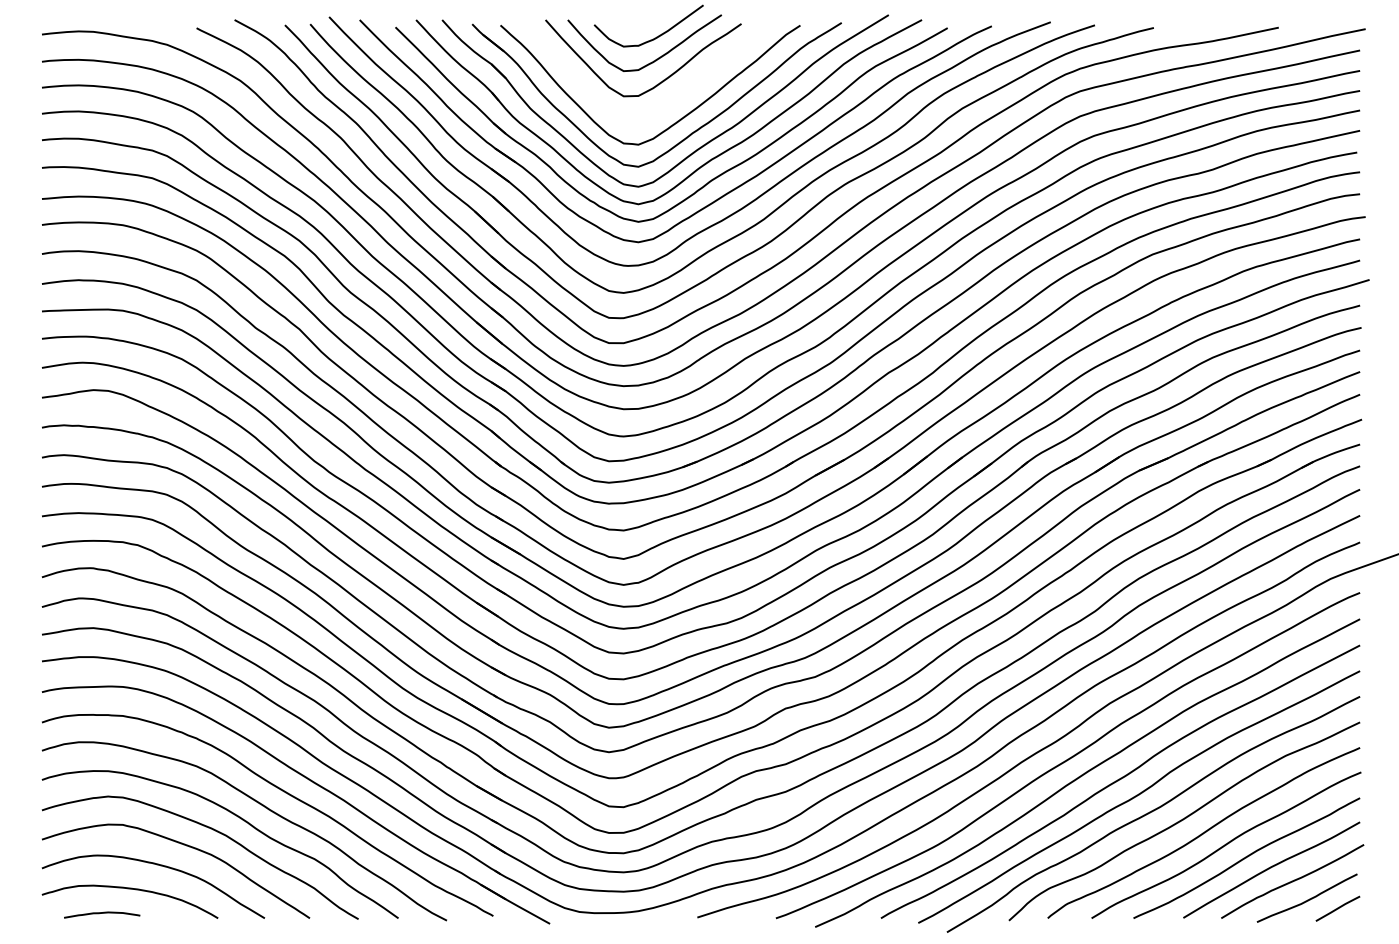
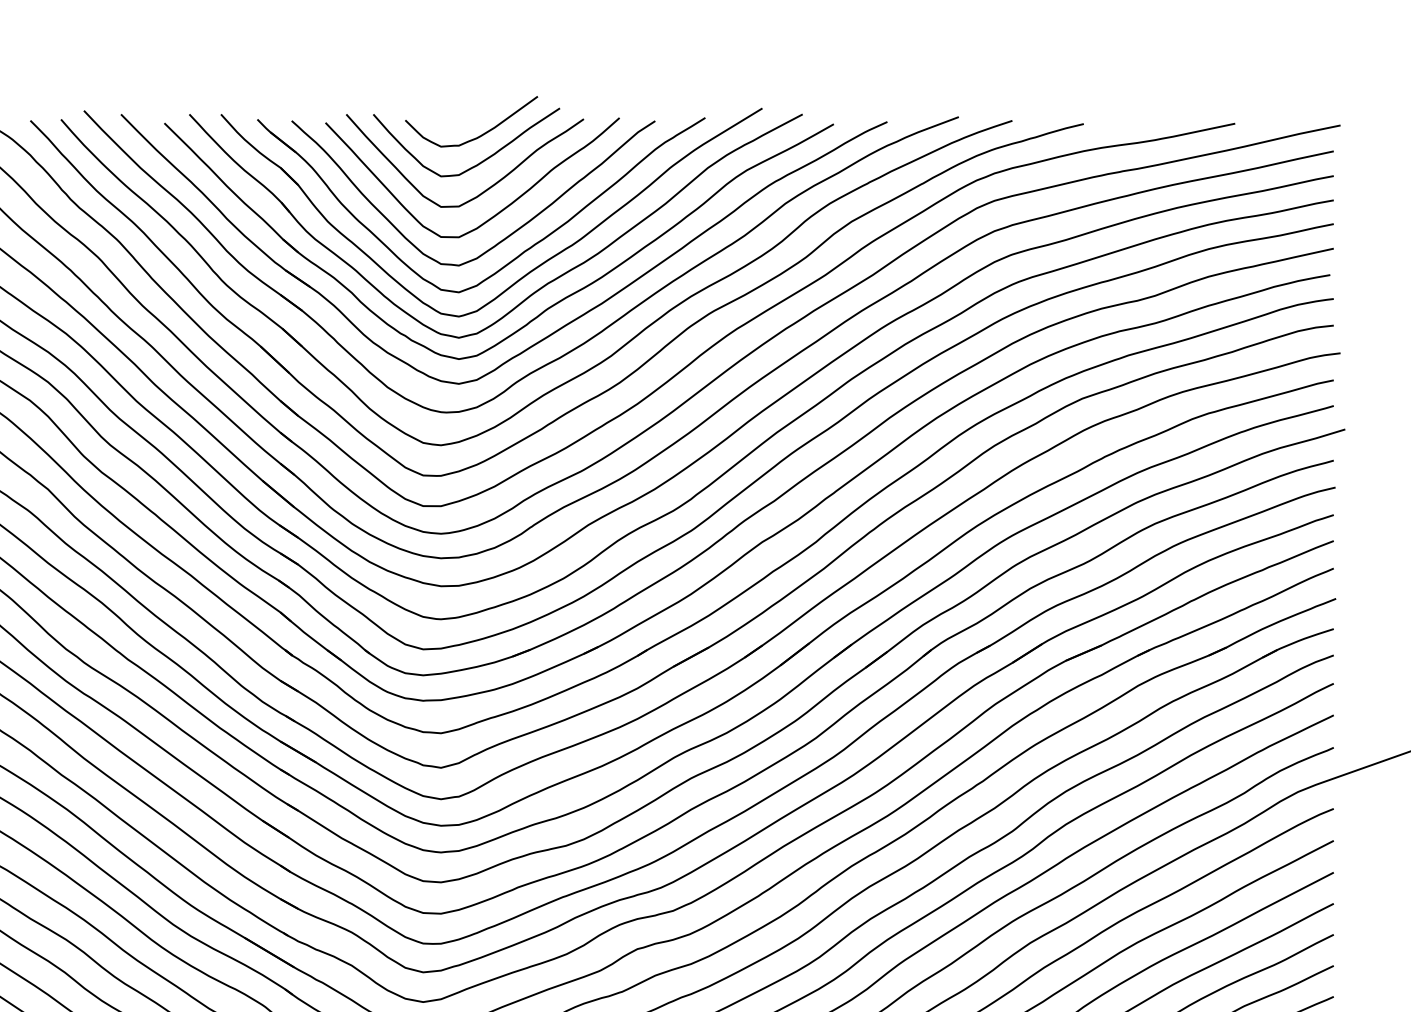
curve: (670, 100) -> (497, 211), added

